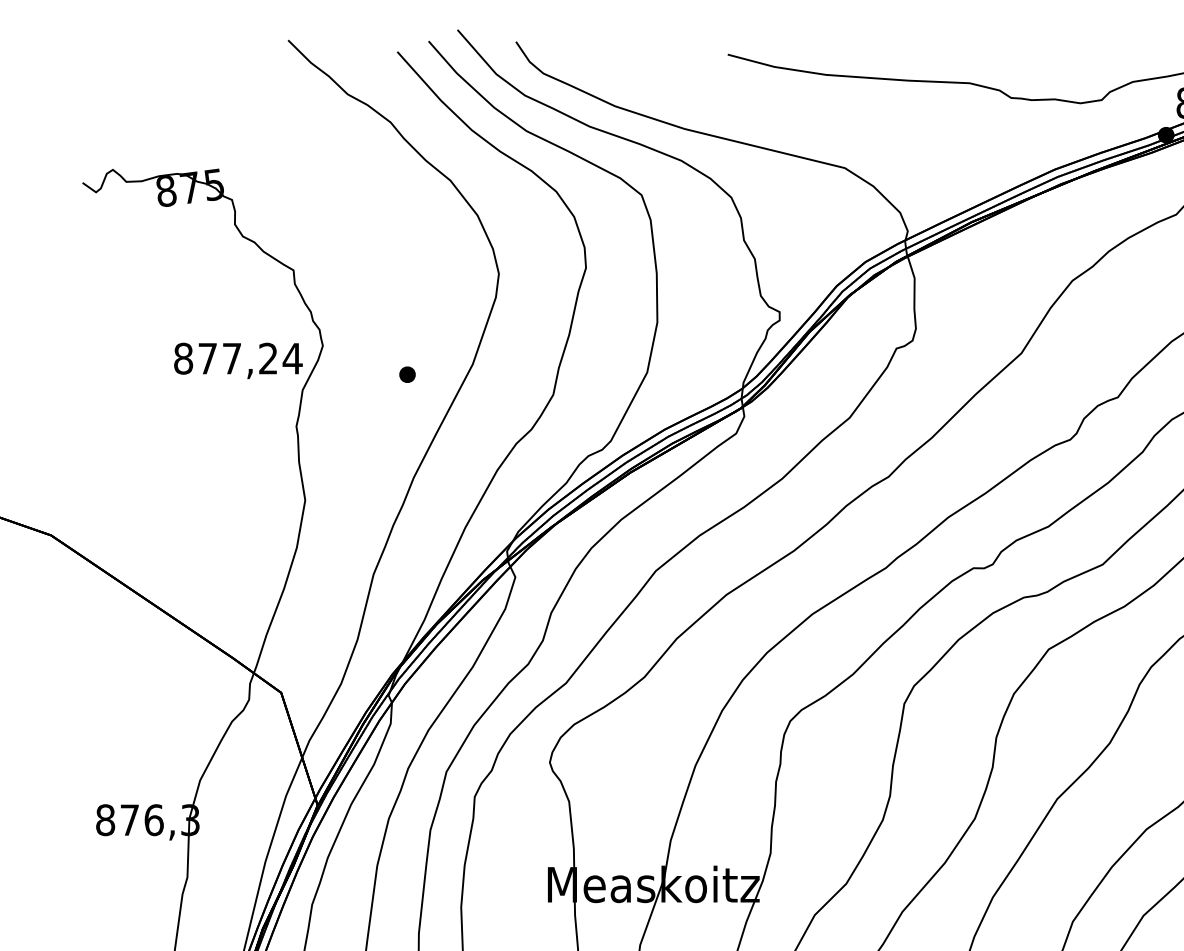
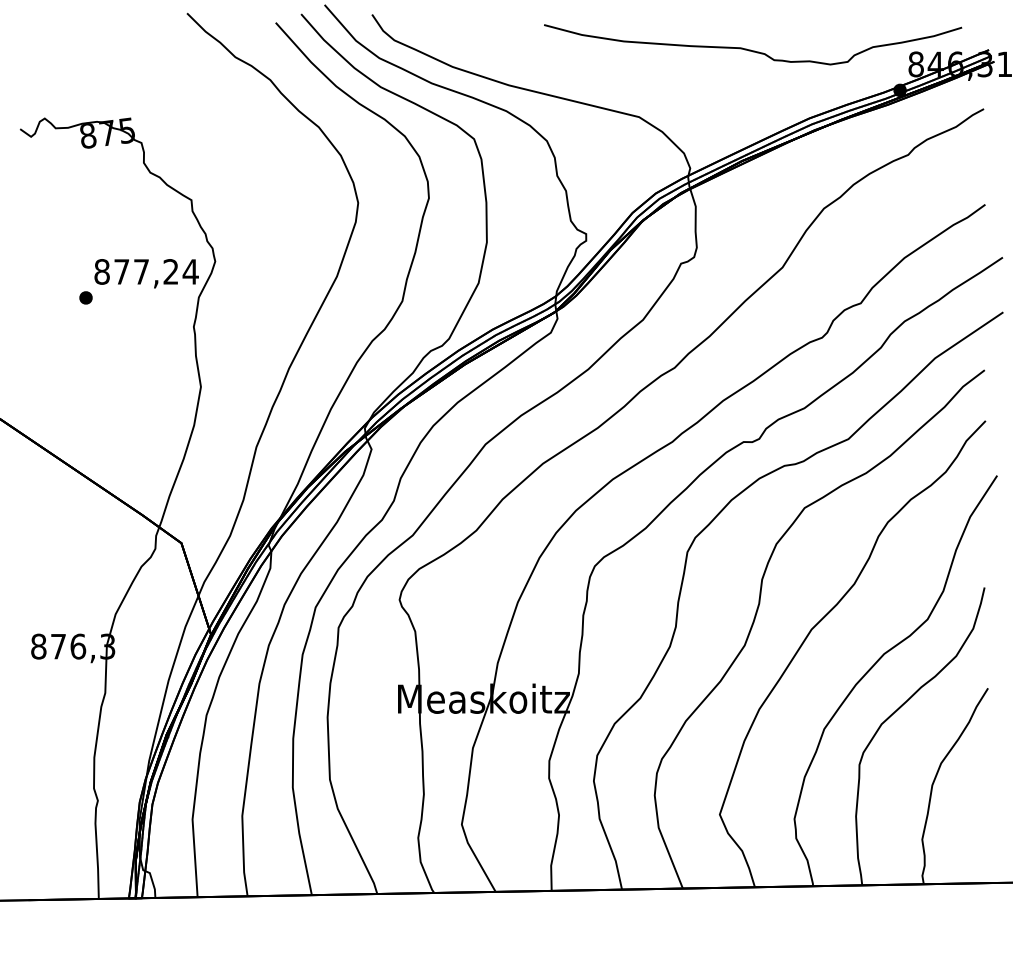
part: (406, 374) -> (85, 297), moved

